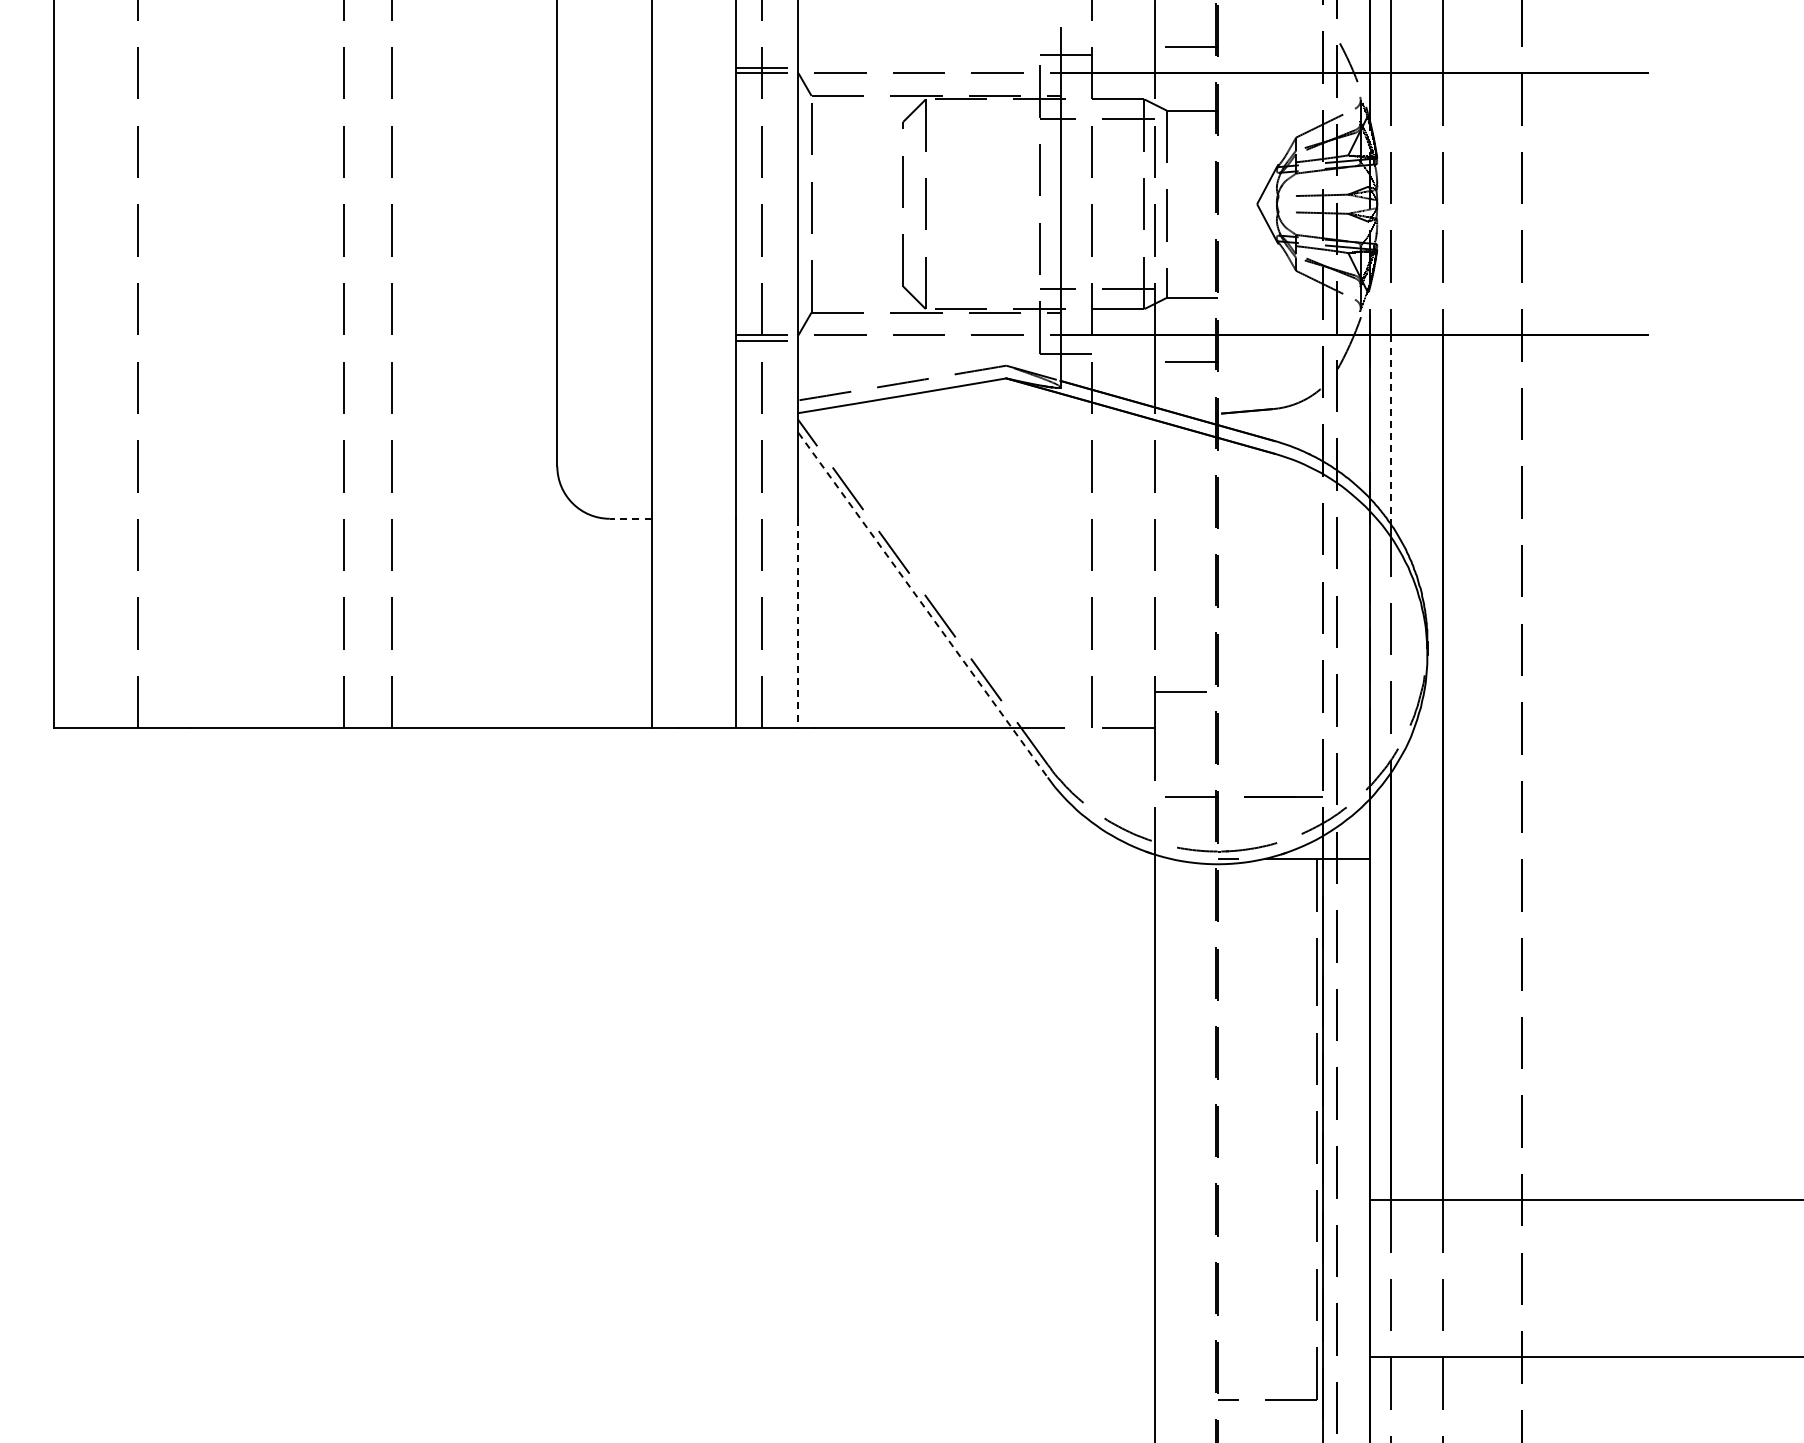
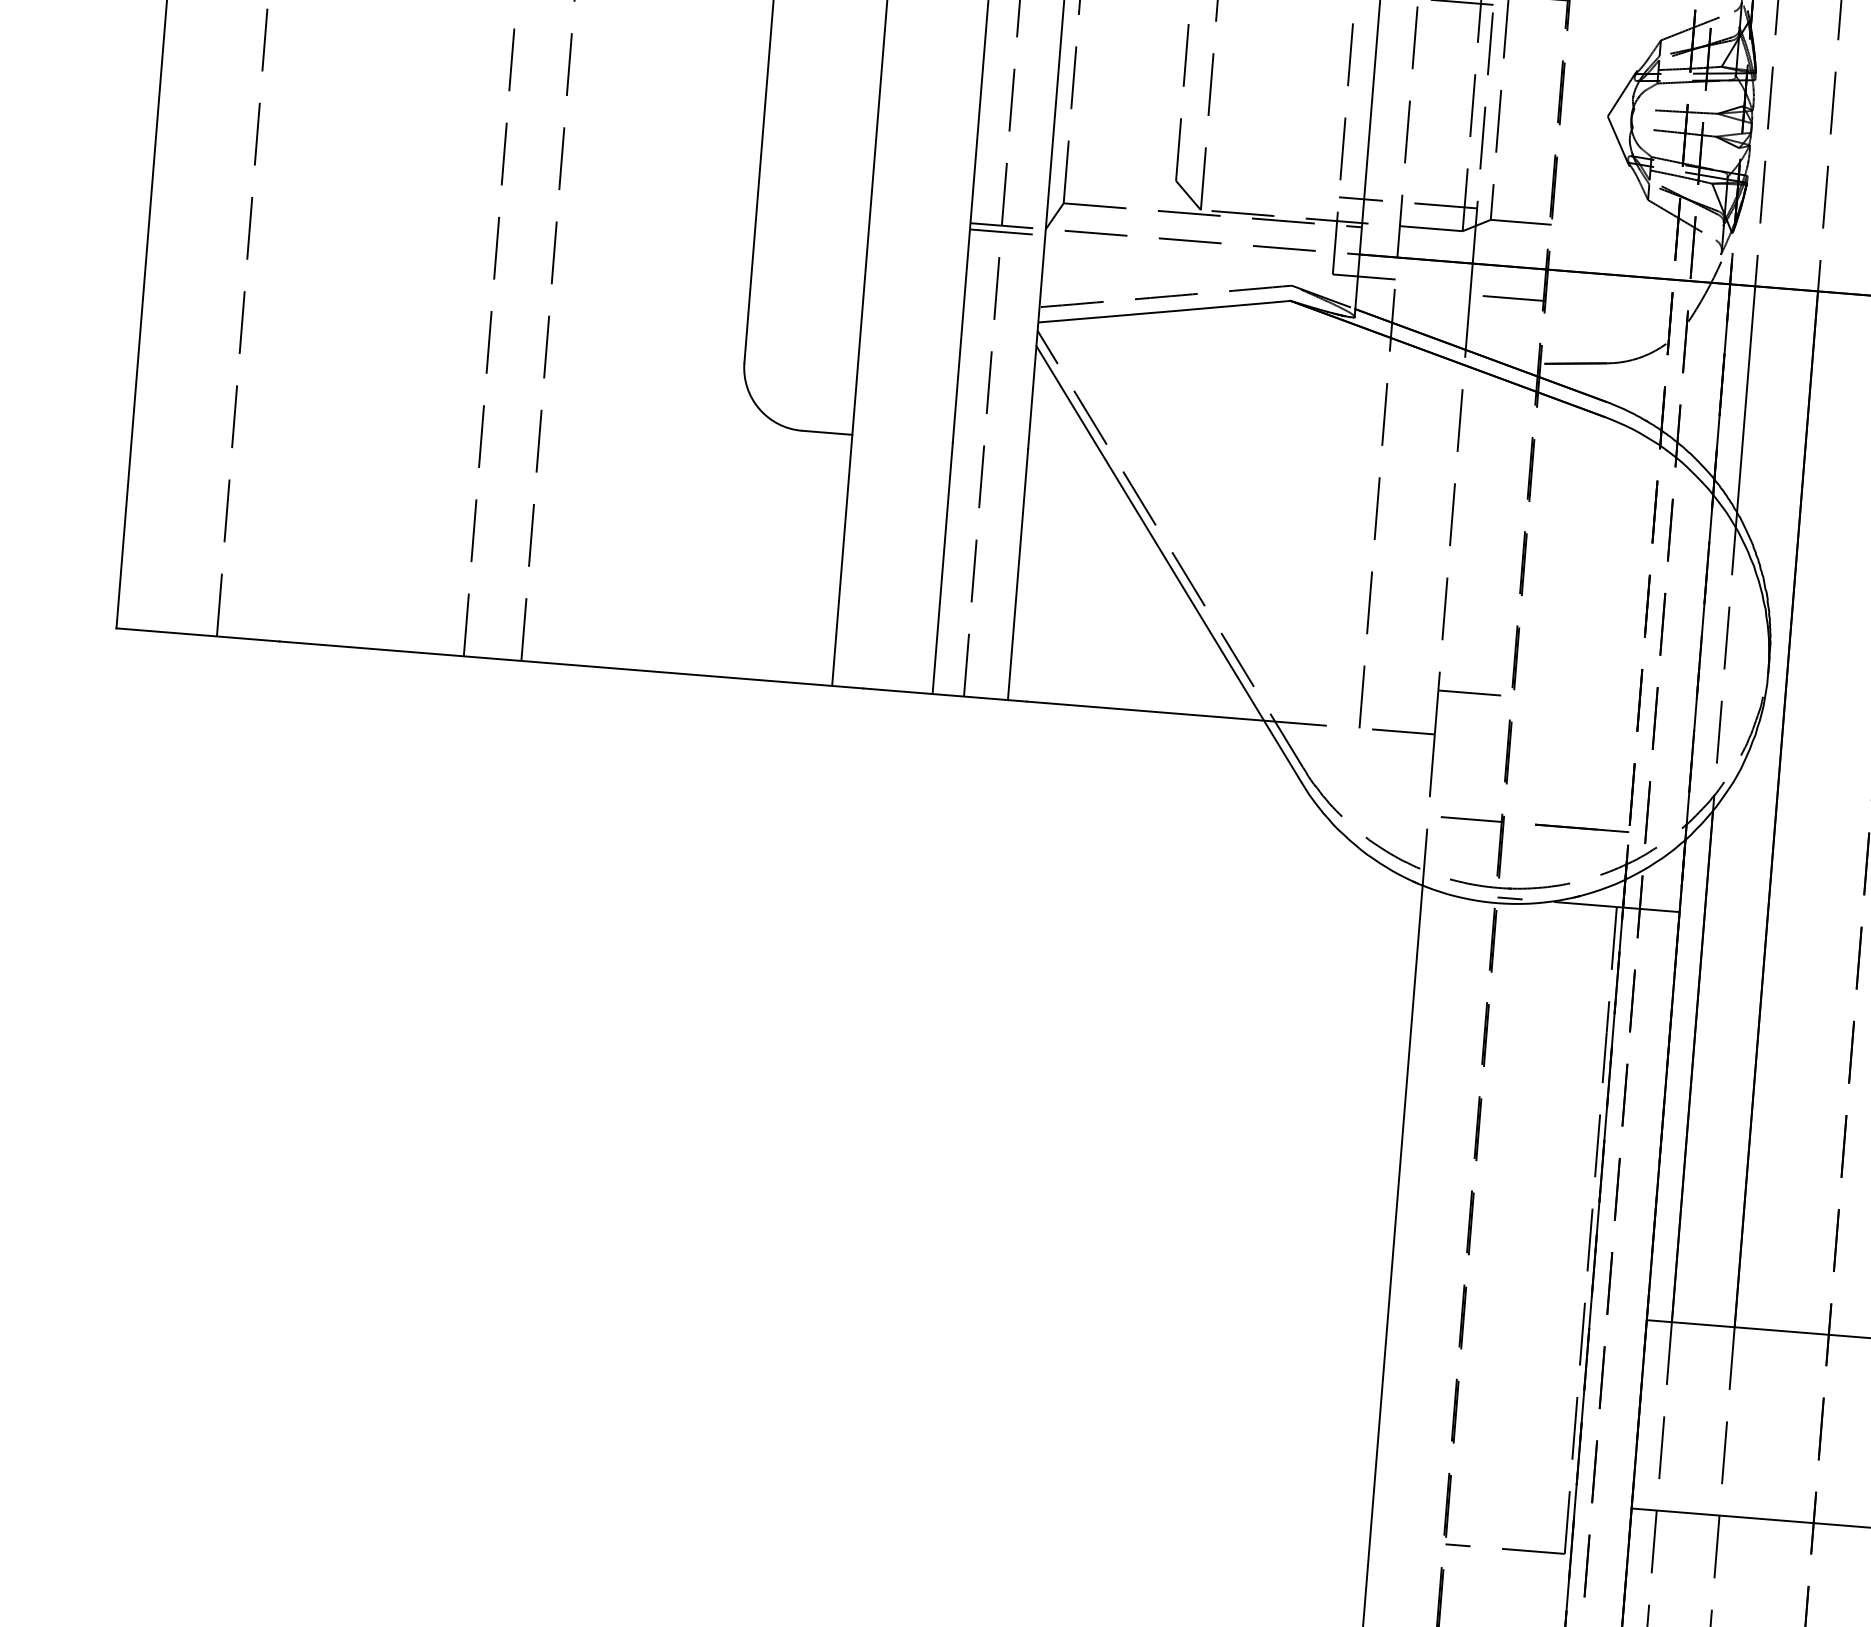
line: (1390, 430) -> (1745, 400), dashed -> solid
line: (630, 518) -> (827, 432), dashed -> solid
line: (923, 605) -> (1169, 564), dashed -> solid
line: (798, 623) -> (1018, 574), dashed -> solid

